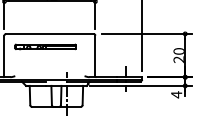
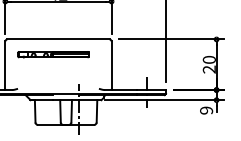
text: (176, 94) -> (206, 110), 4 -> 9

